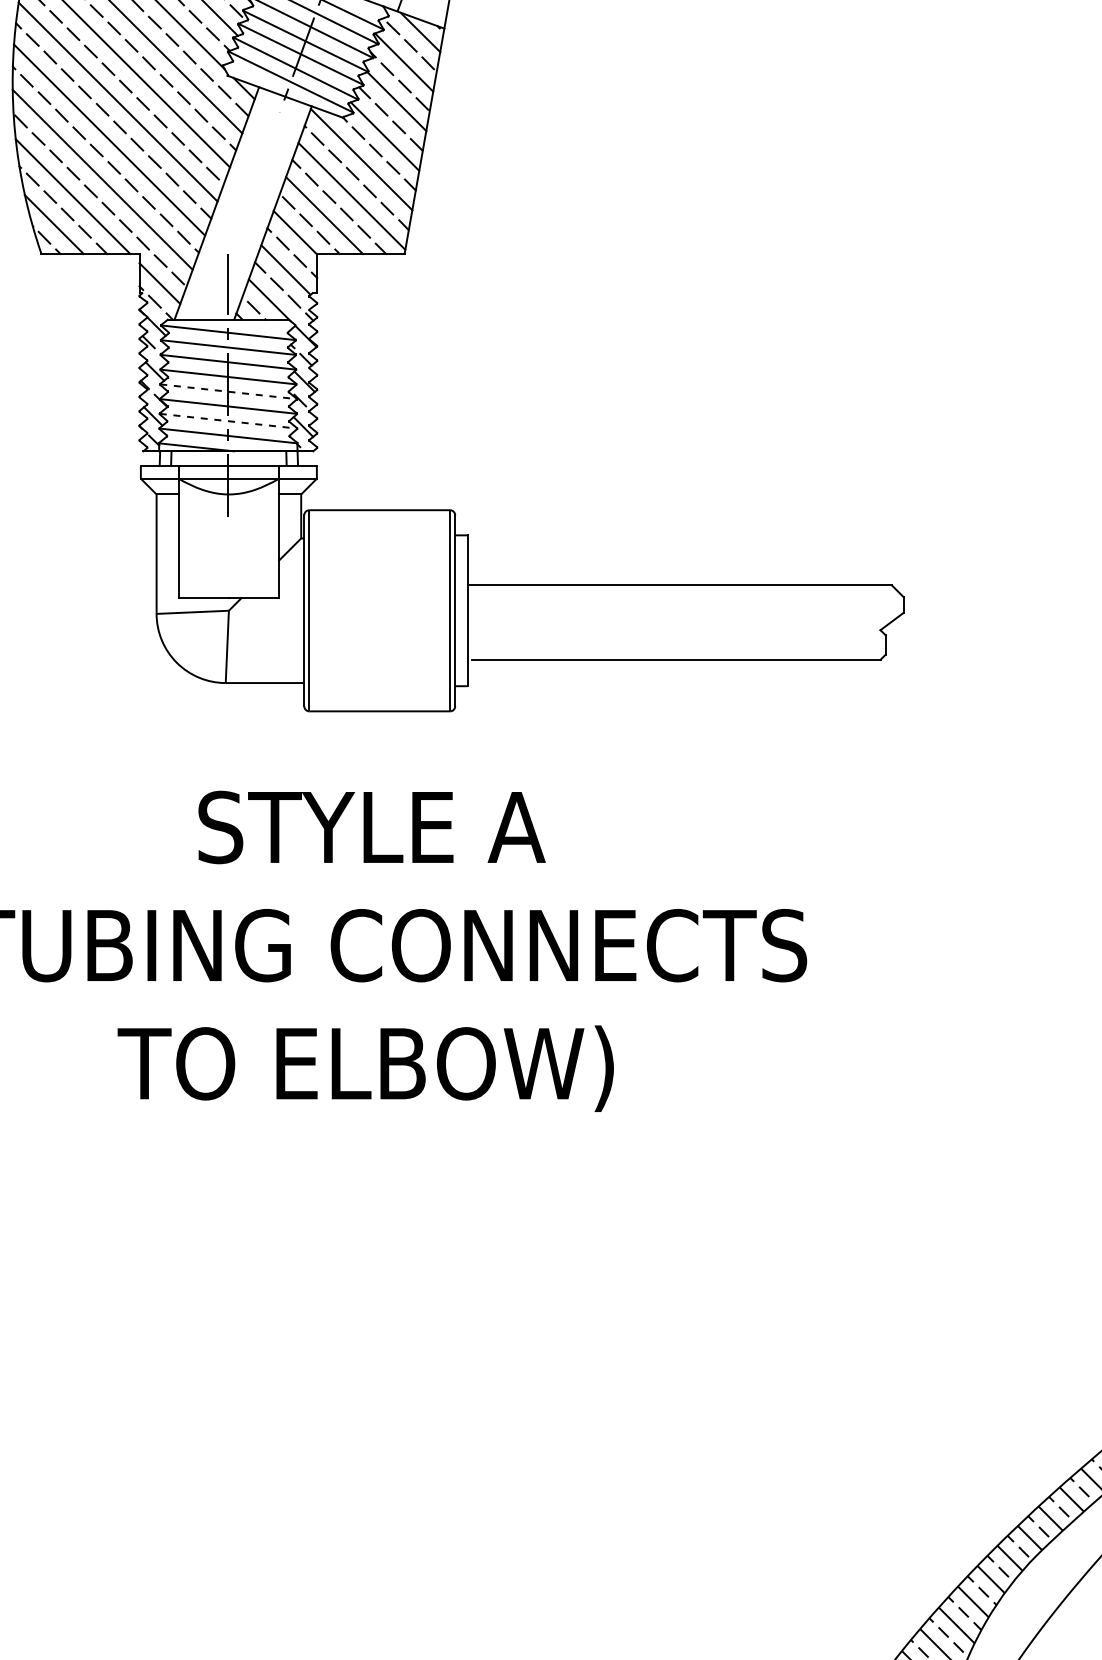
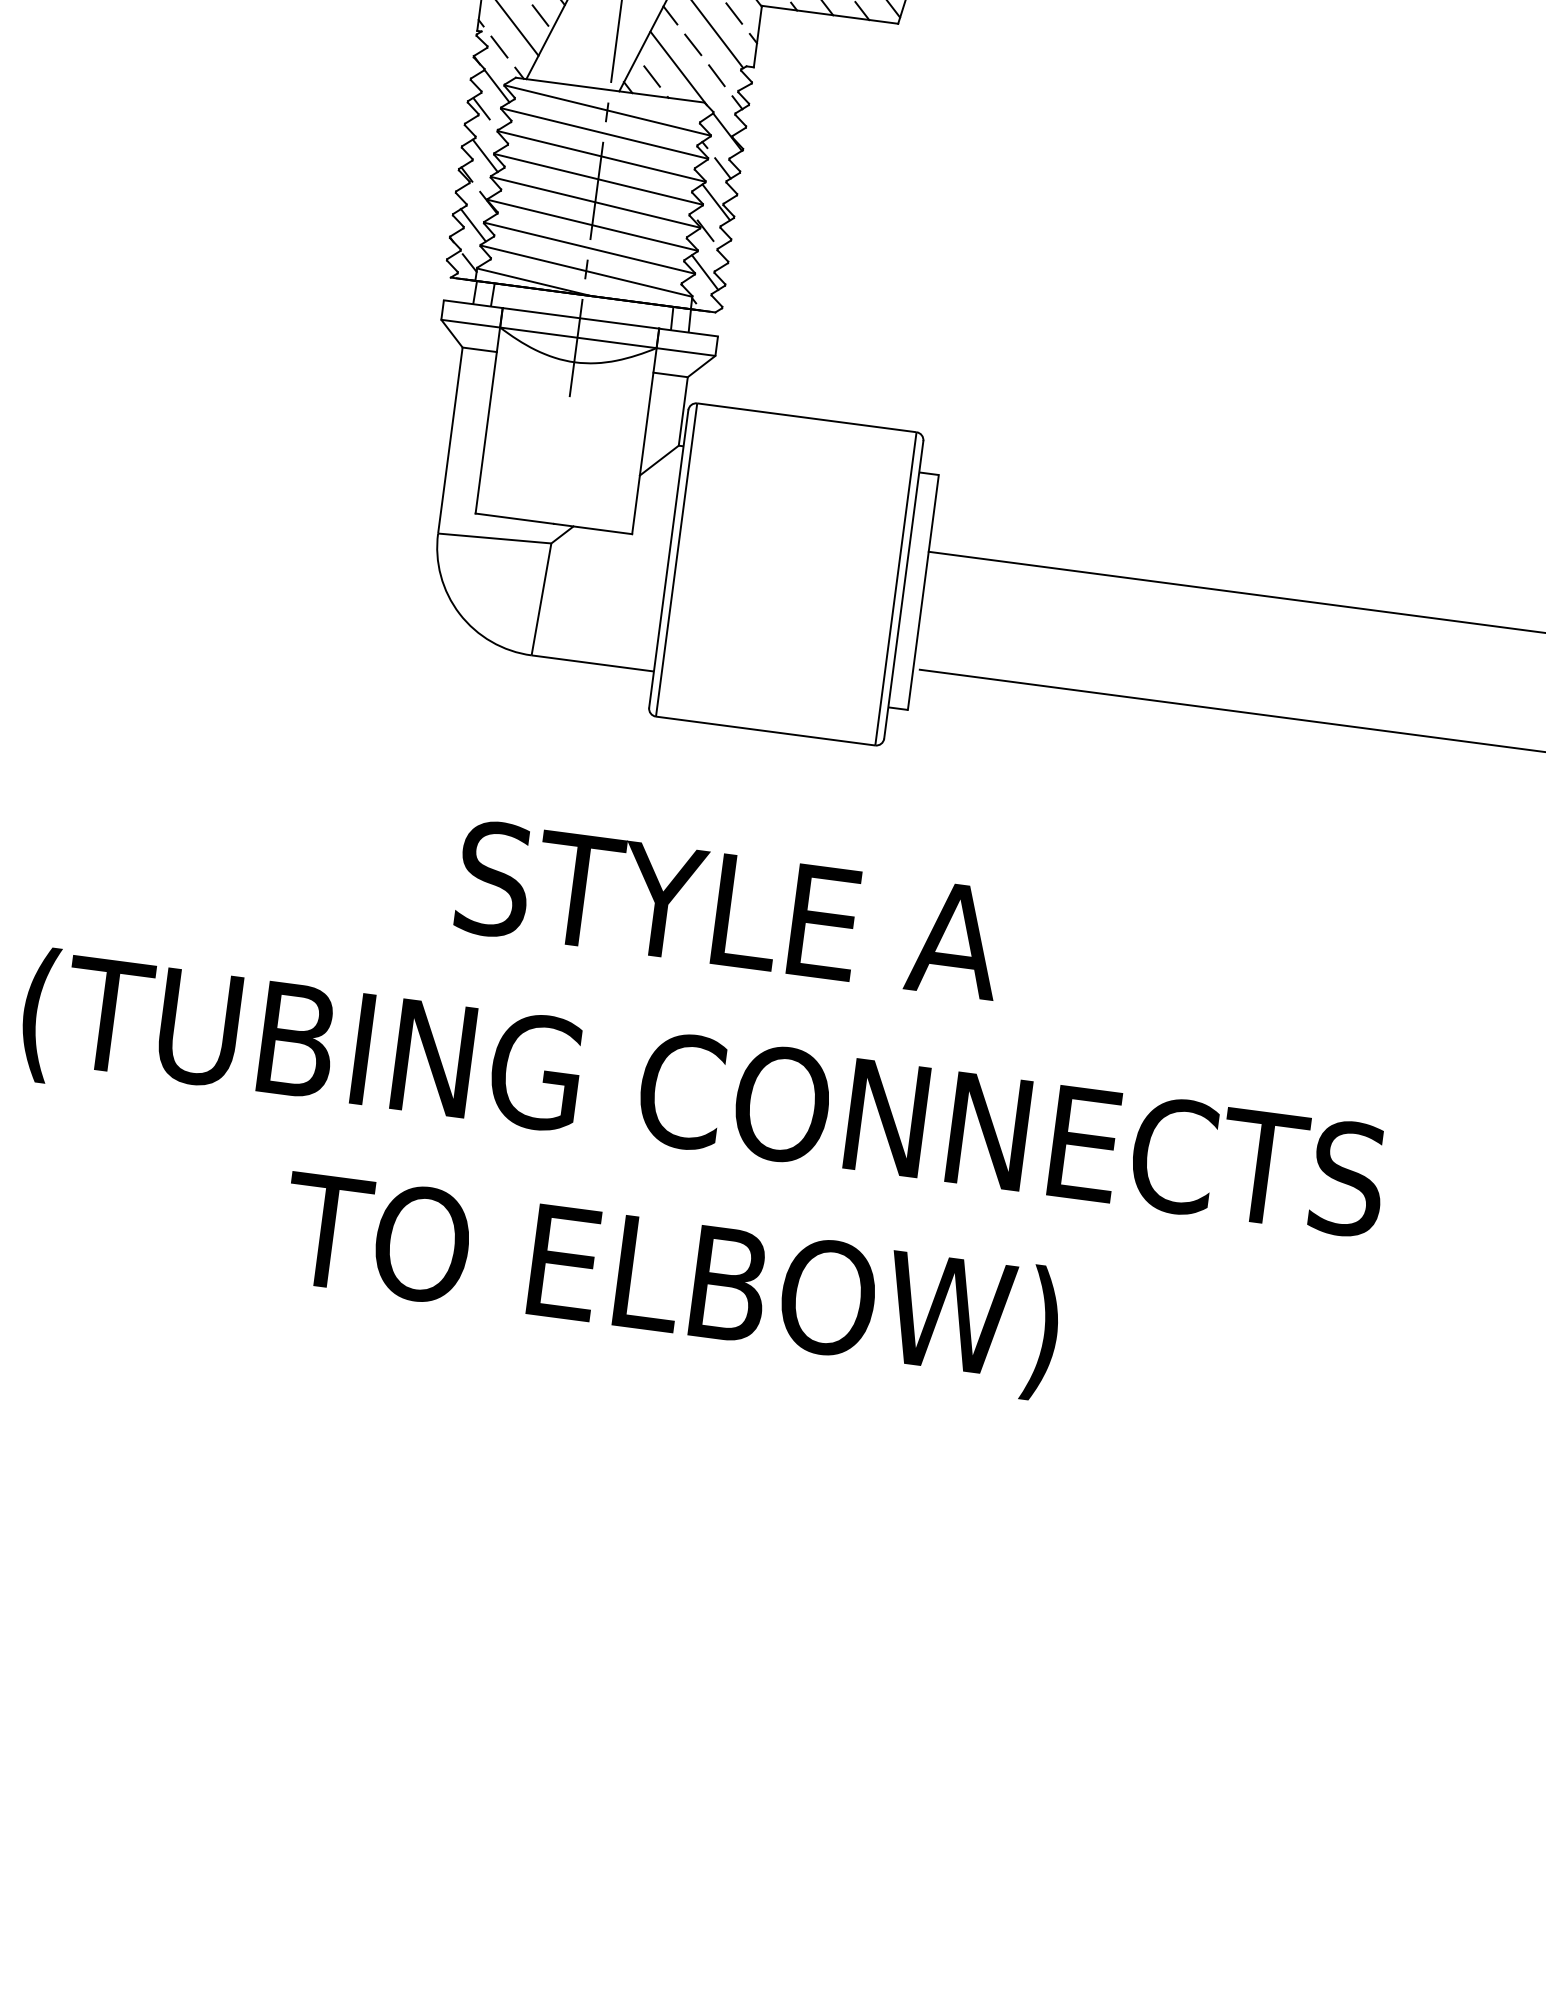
line: (228, 391) -> (595, 201), dashed -> solid
line: (228, 421) -> (589, 248), dashed -> solid

